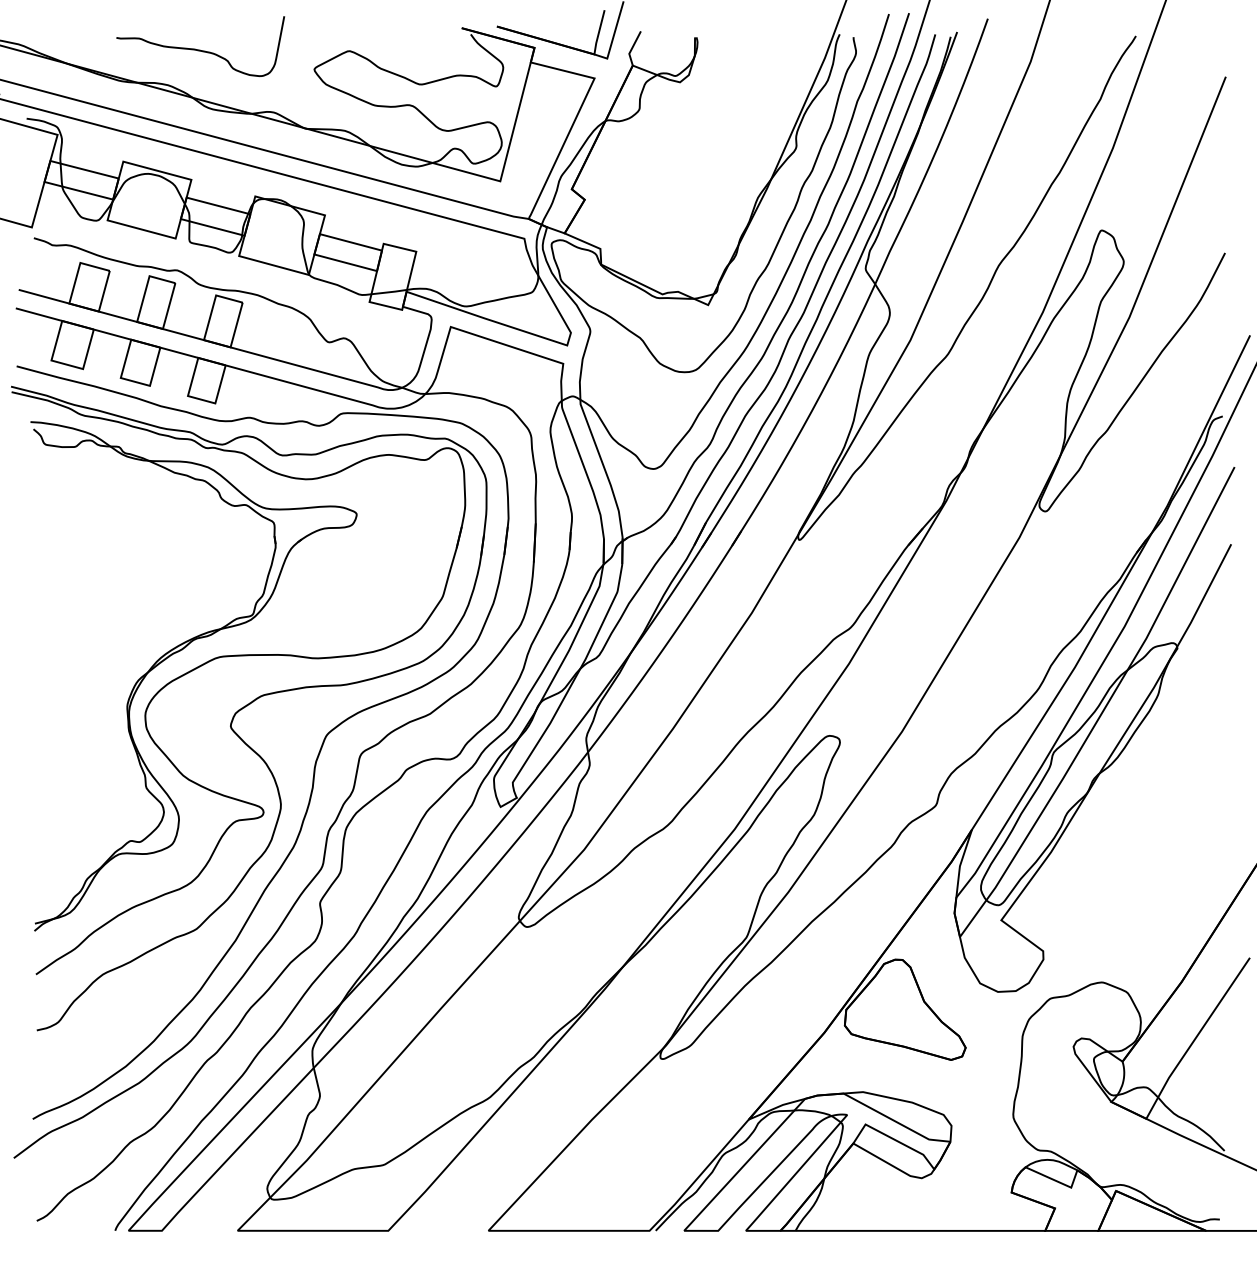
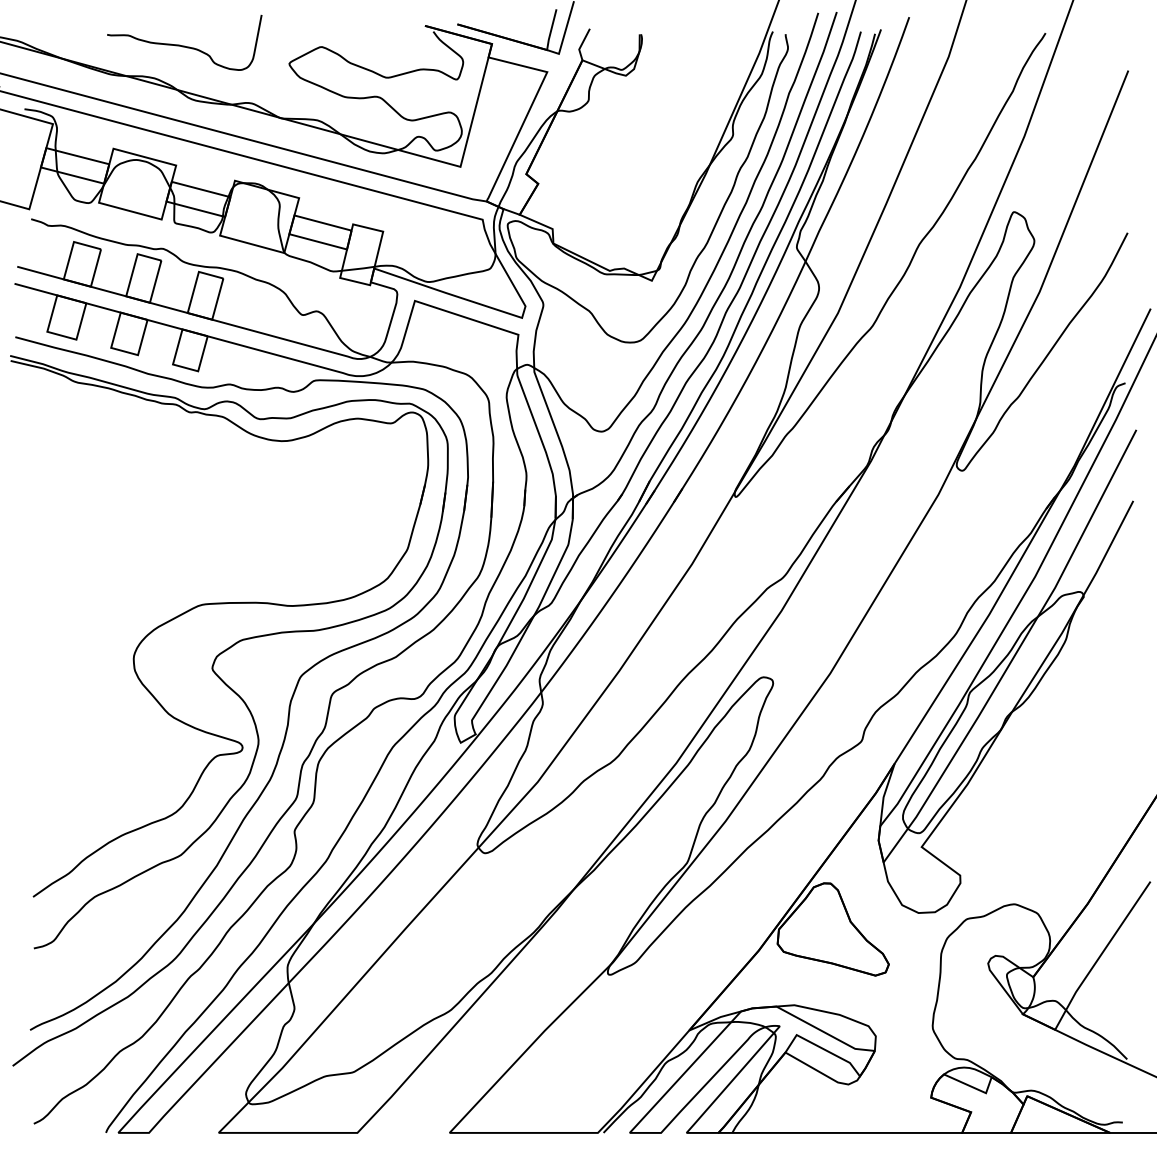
part: (180, 651) -> (166, 599), removed

